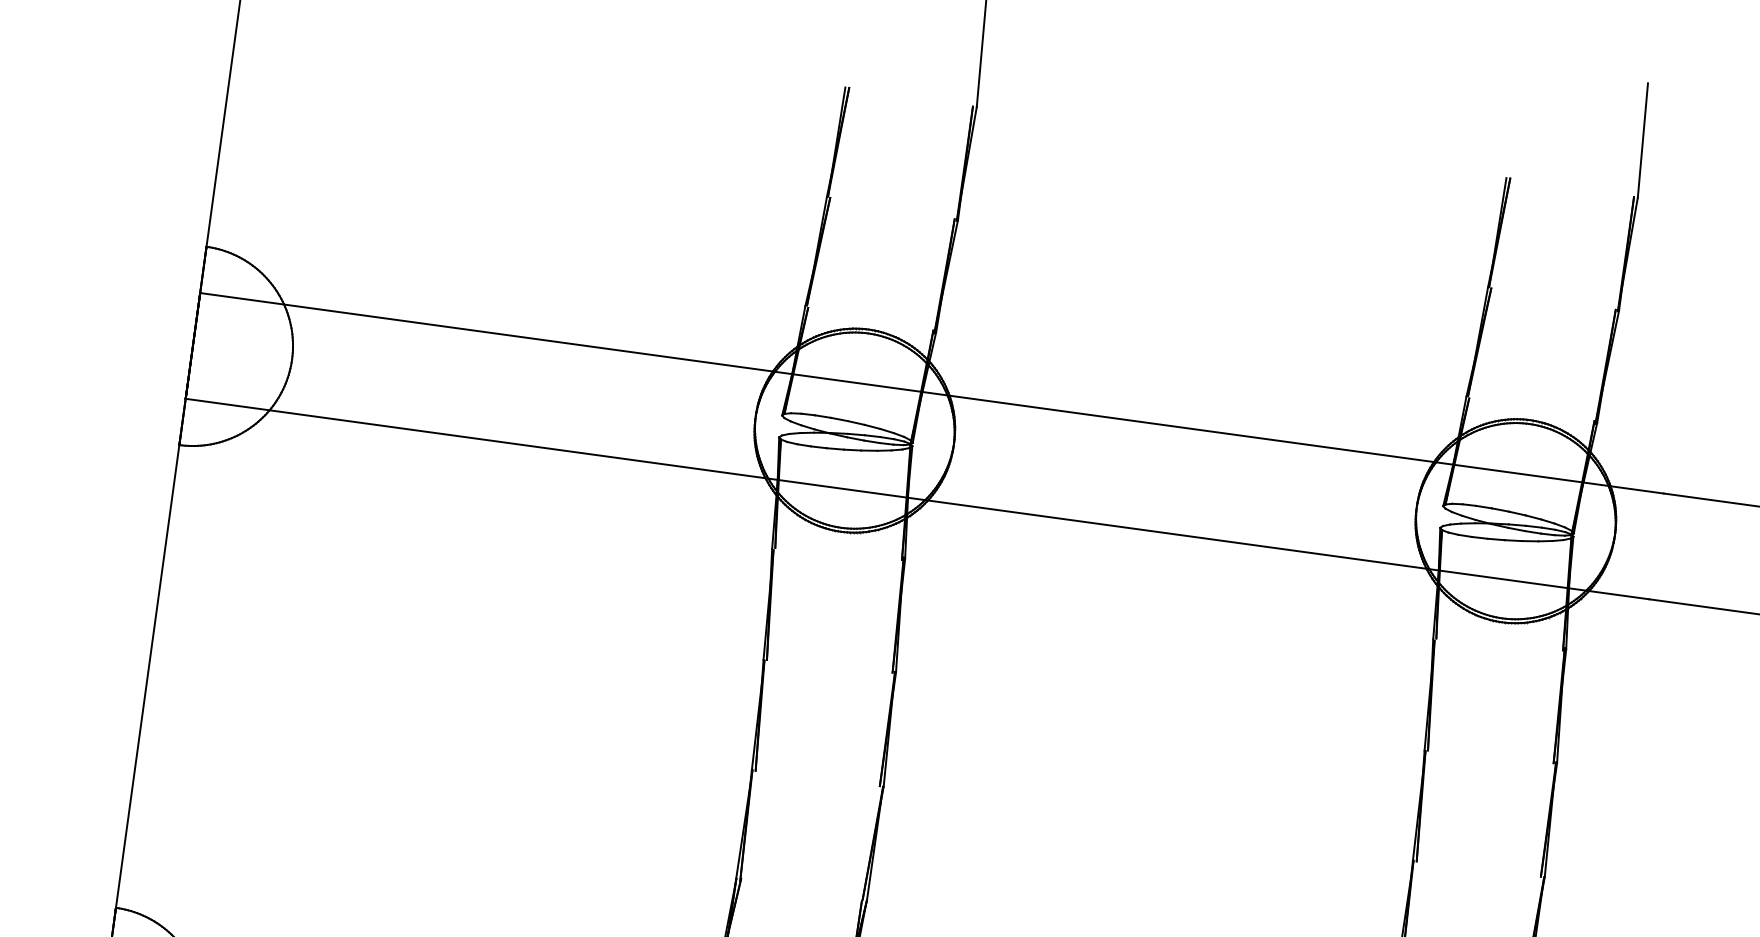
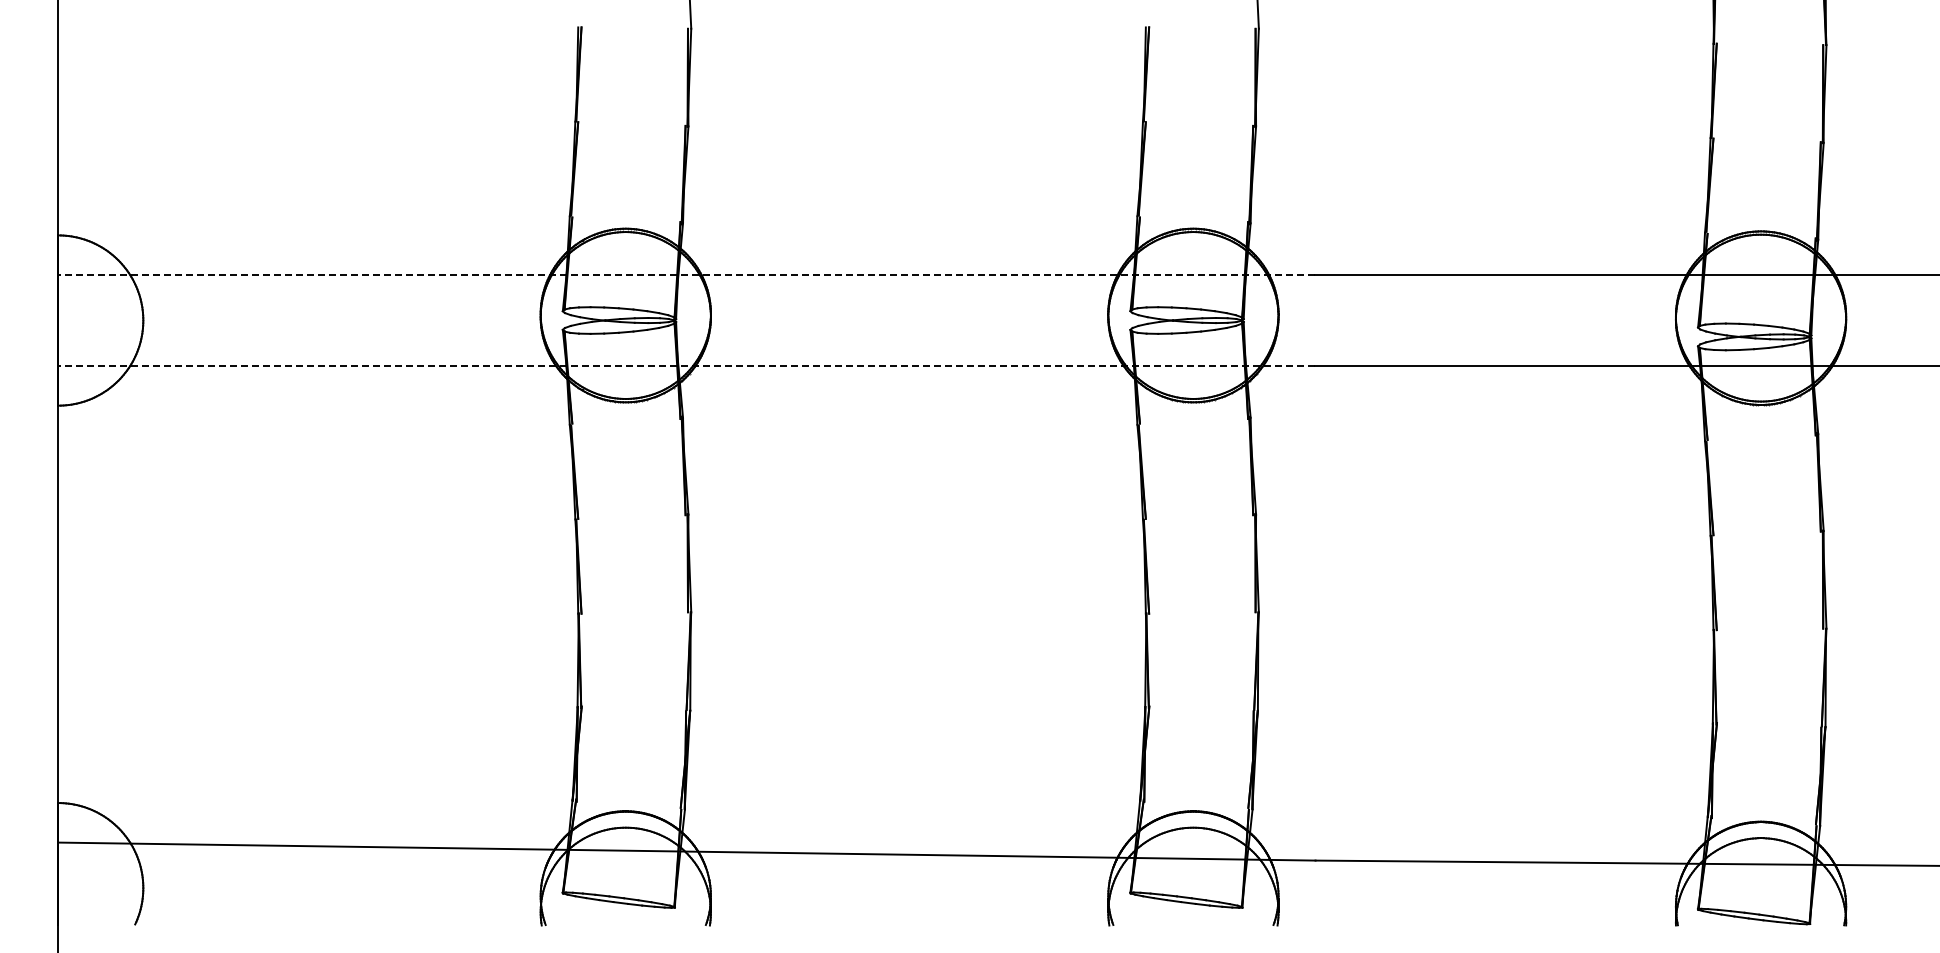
line: (931, 393) -> (686, 275), solid -> dashed
line: (917, 498) -> (686, 365), solid -> dashed

